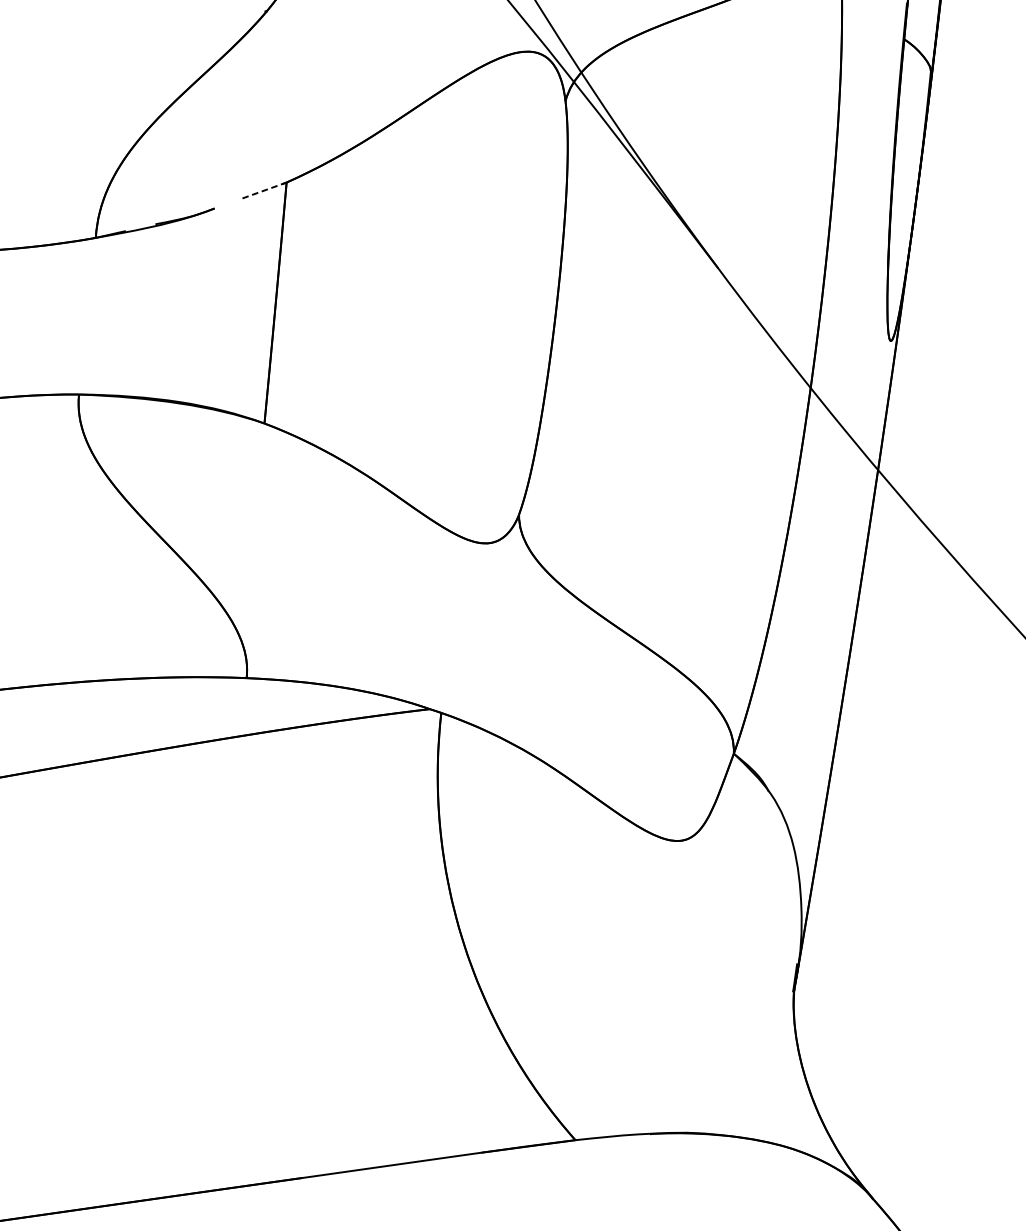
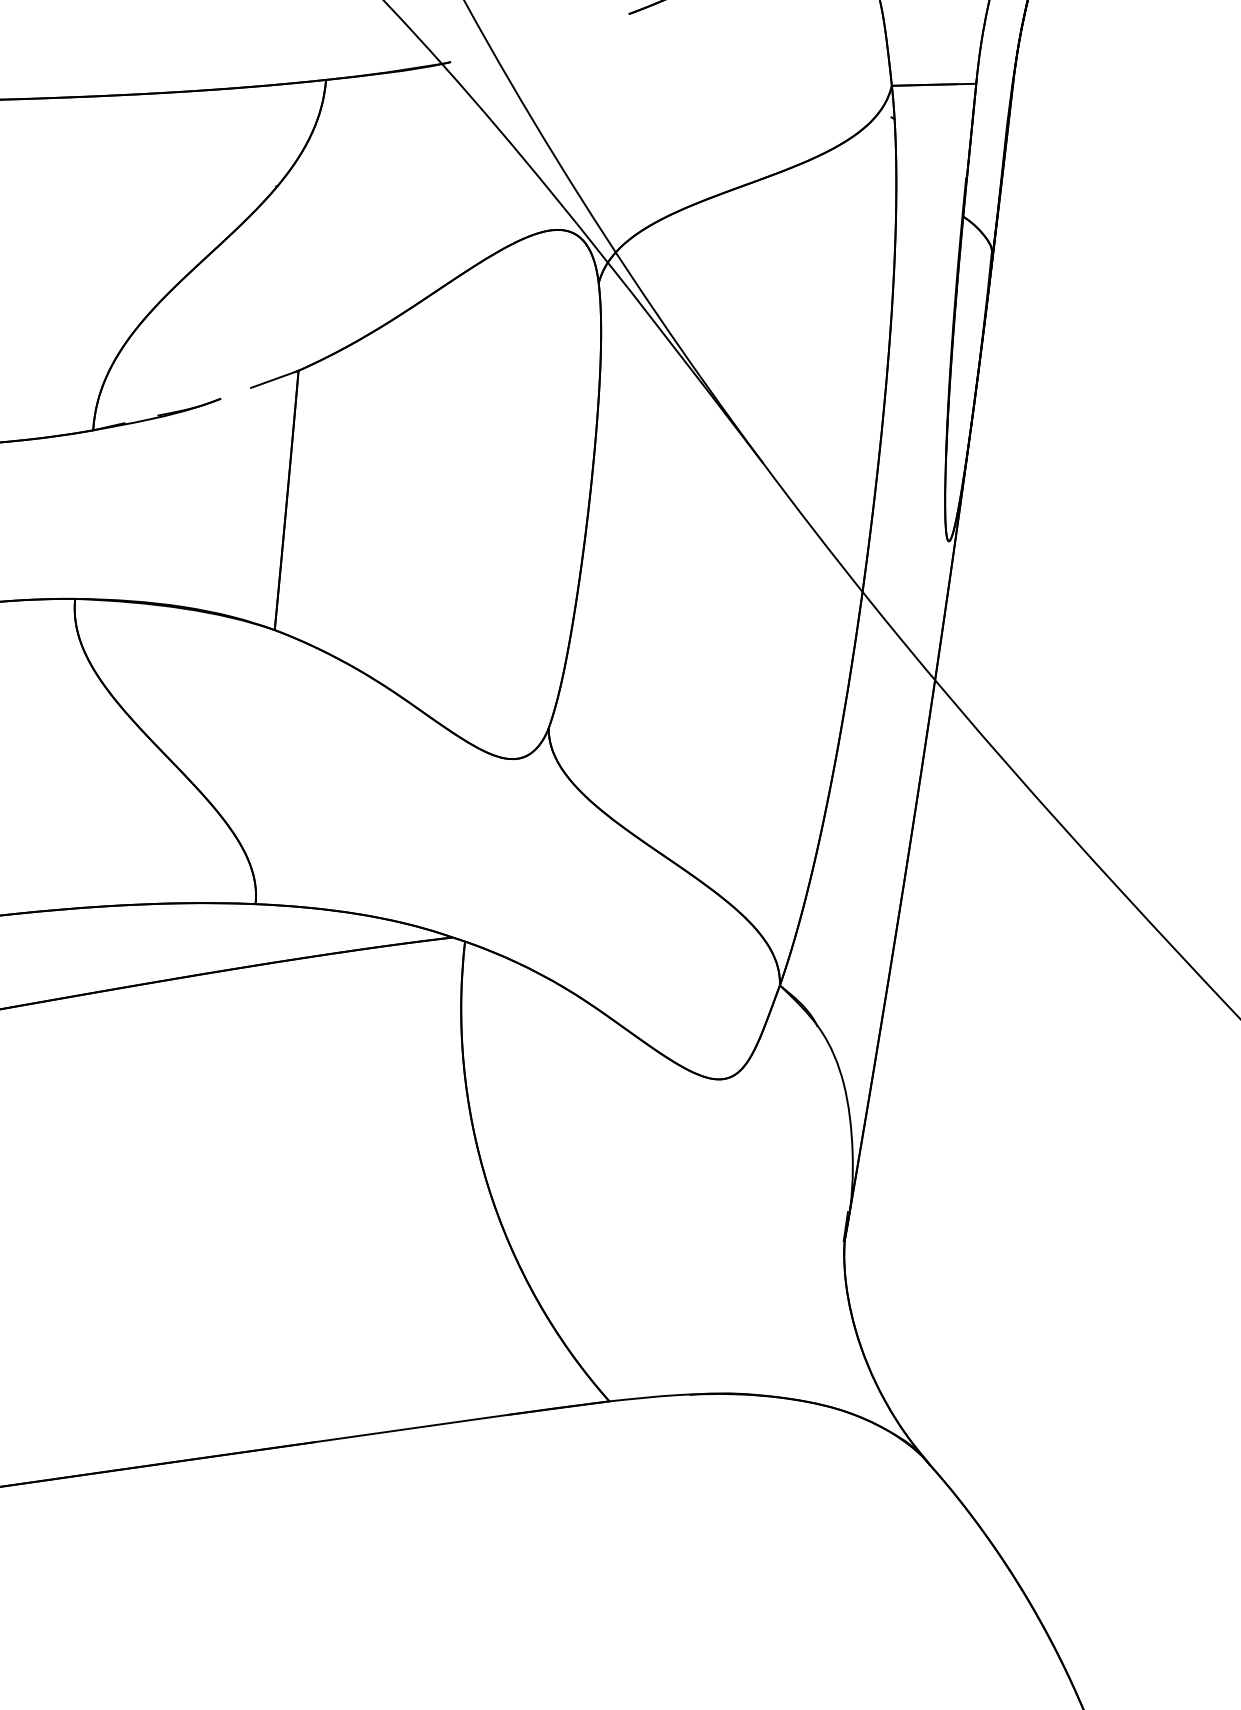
line: (265, 190) -> (275, 379), dashed -> solid

